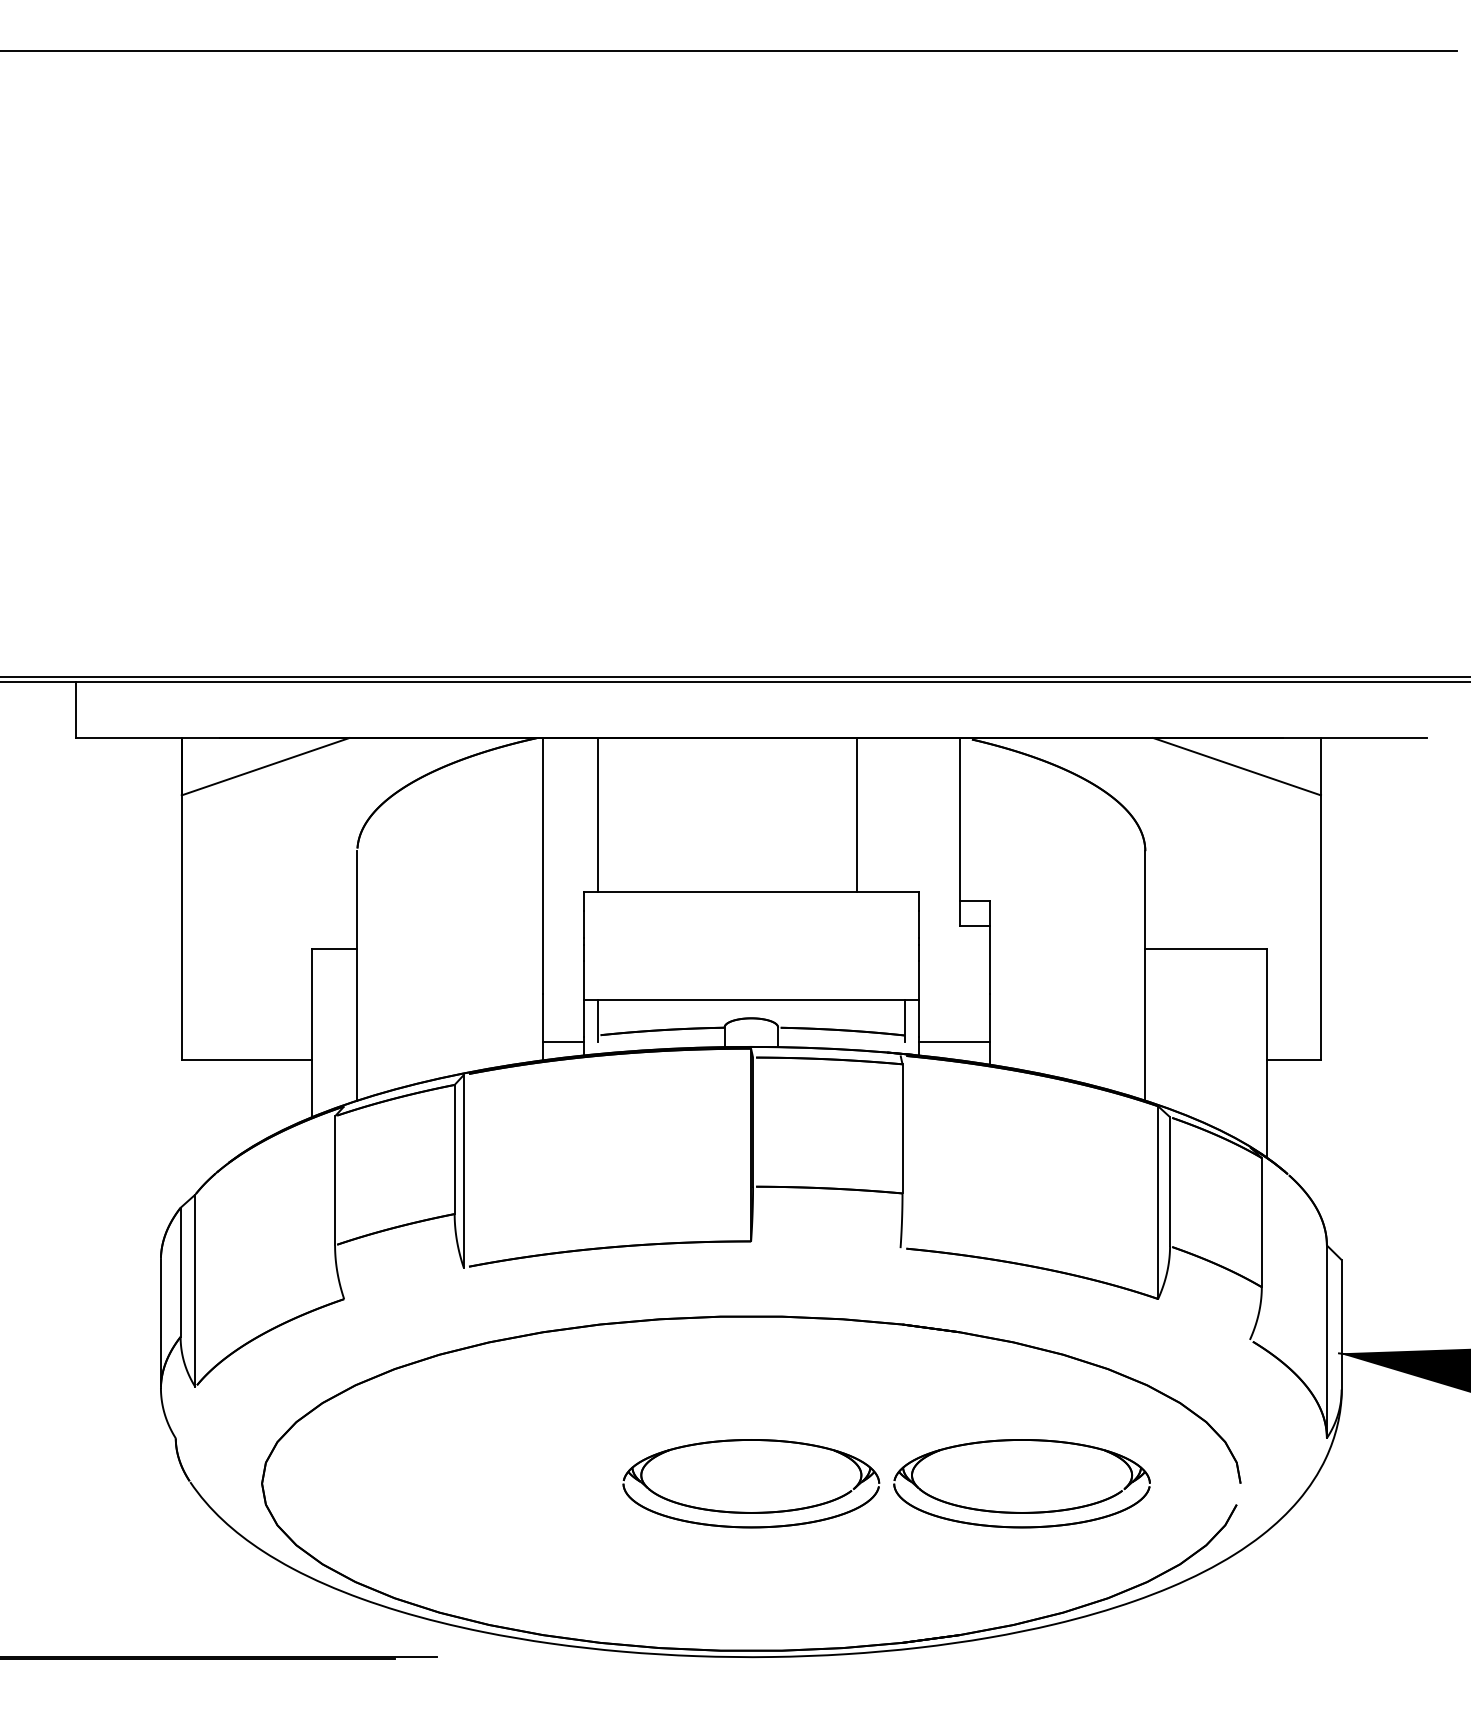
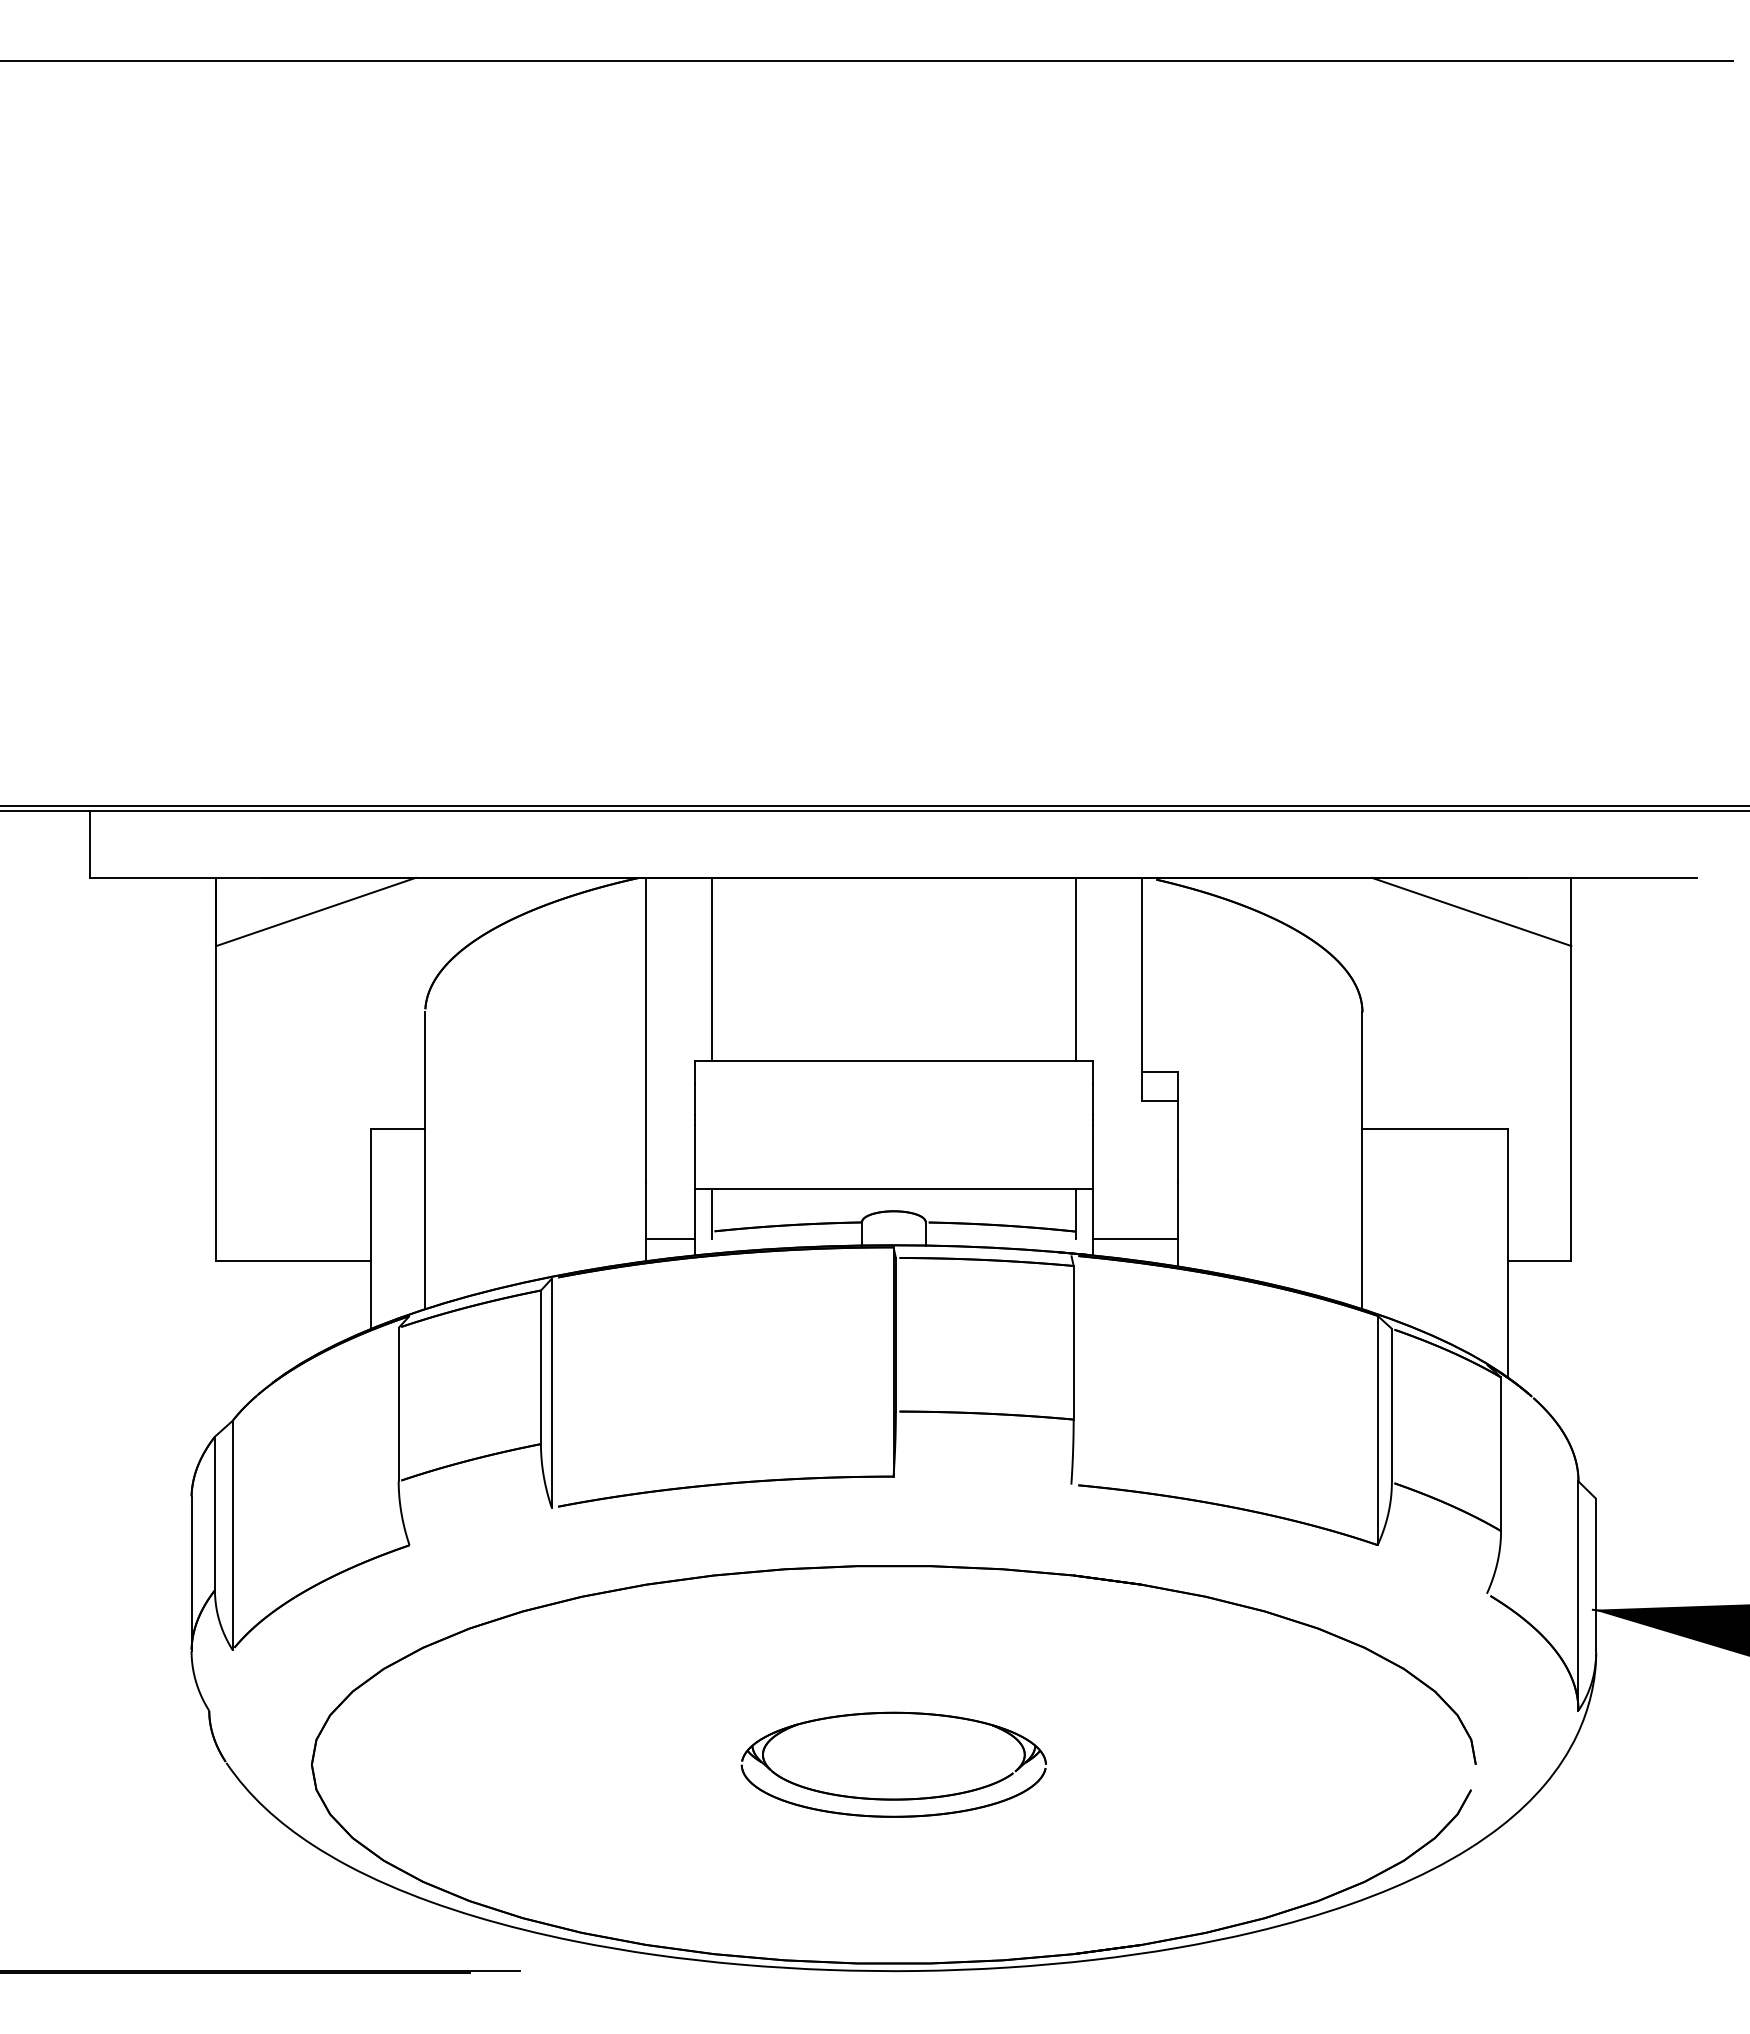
line: (857, 815) -> (1076, 969), moved
part: (1021, 1512) -> (1215, 1798), removed

